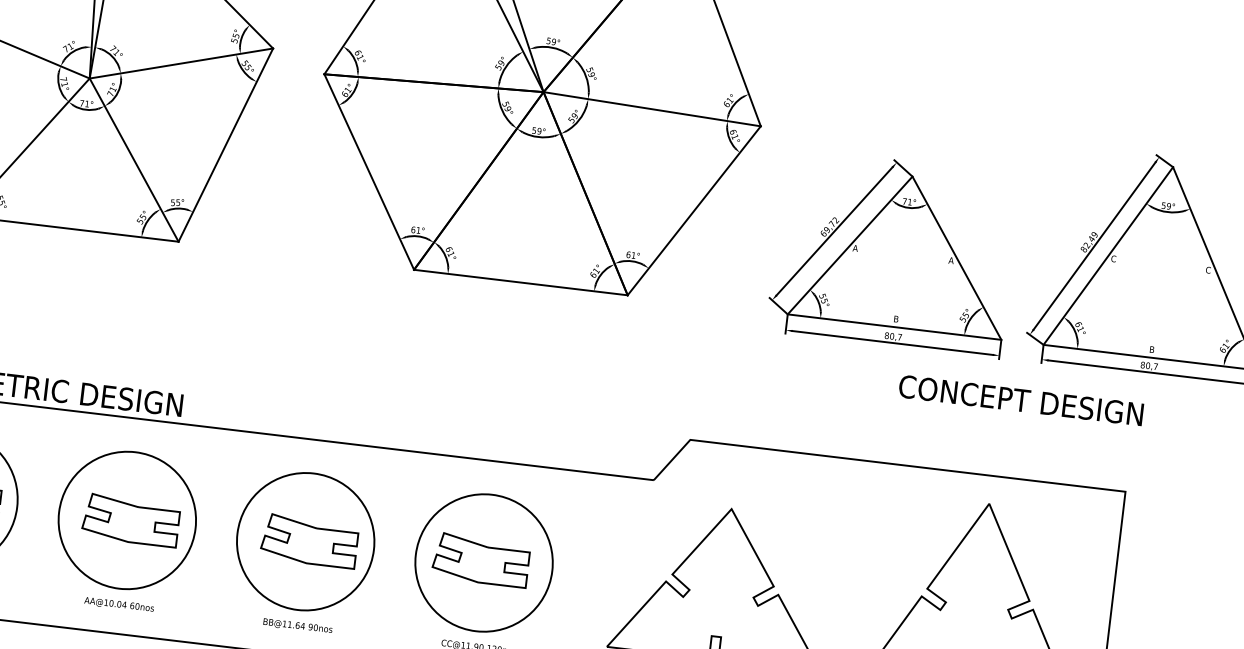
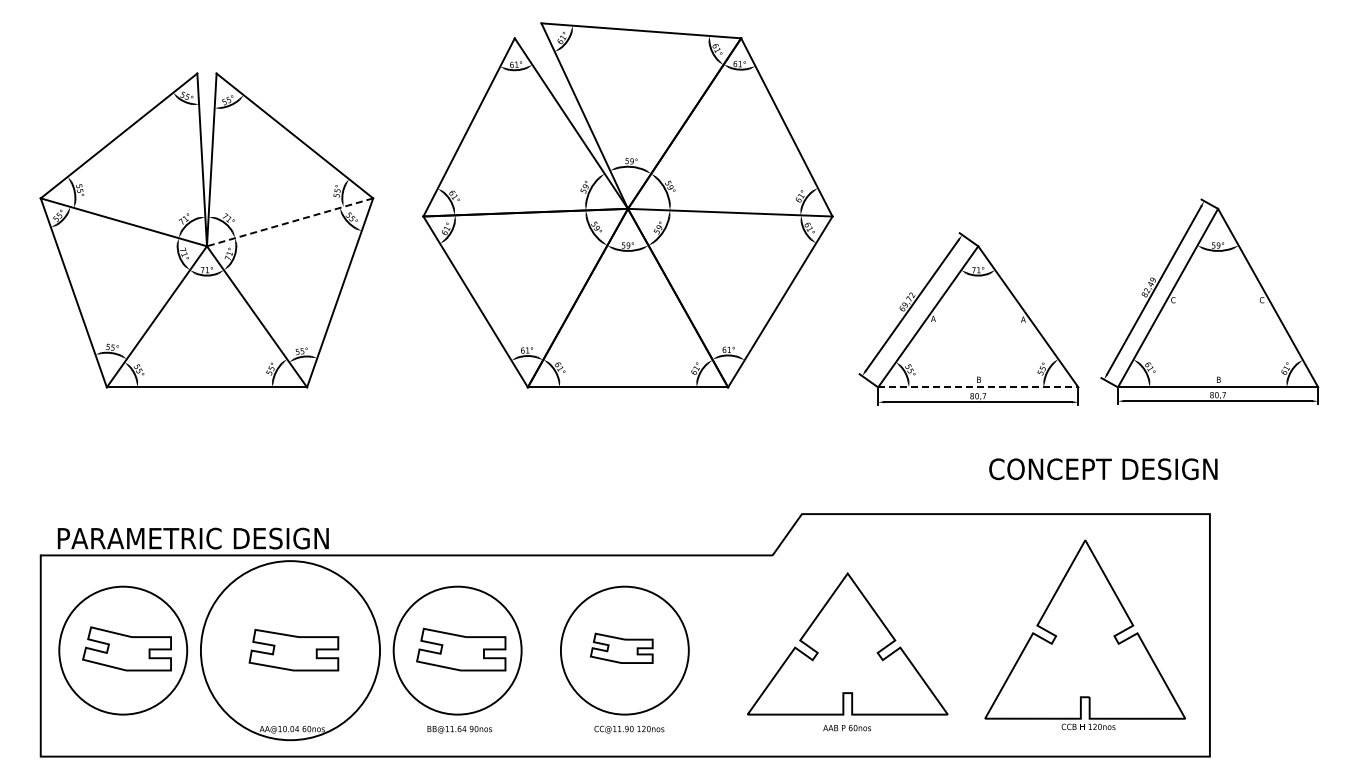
line: (180, 63) -> (289, 222), solid -> dashed
line: (894, 327) -> (978, 387), solid -> dashed
text: (1021, 400) -> (1103, 469), moved
circle: (127, 520) -> (290, 650), size x1.4
part: (480, 560) -> (621, 648), size x0.7

